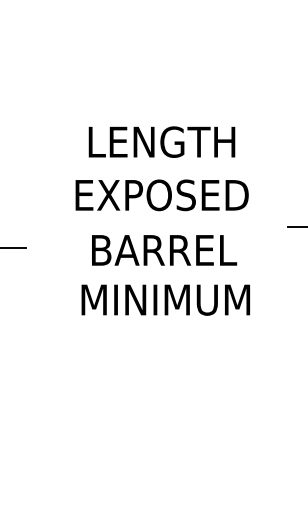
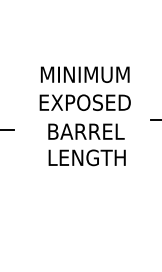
text: (160, 141) -> (84, 74), LENGTH -> MINIMUM
text: (164, 299) -> (86, 157), MINIMUM -> LENGTH

